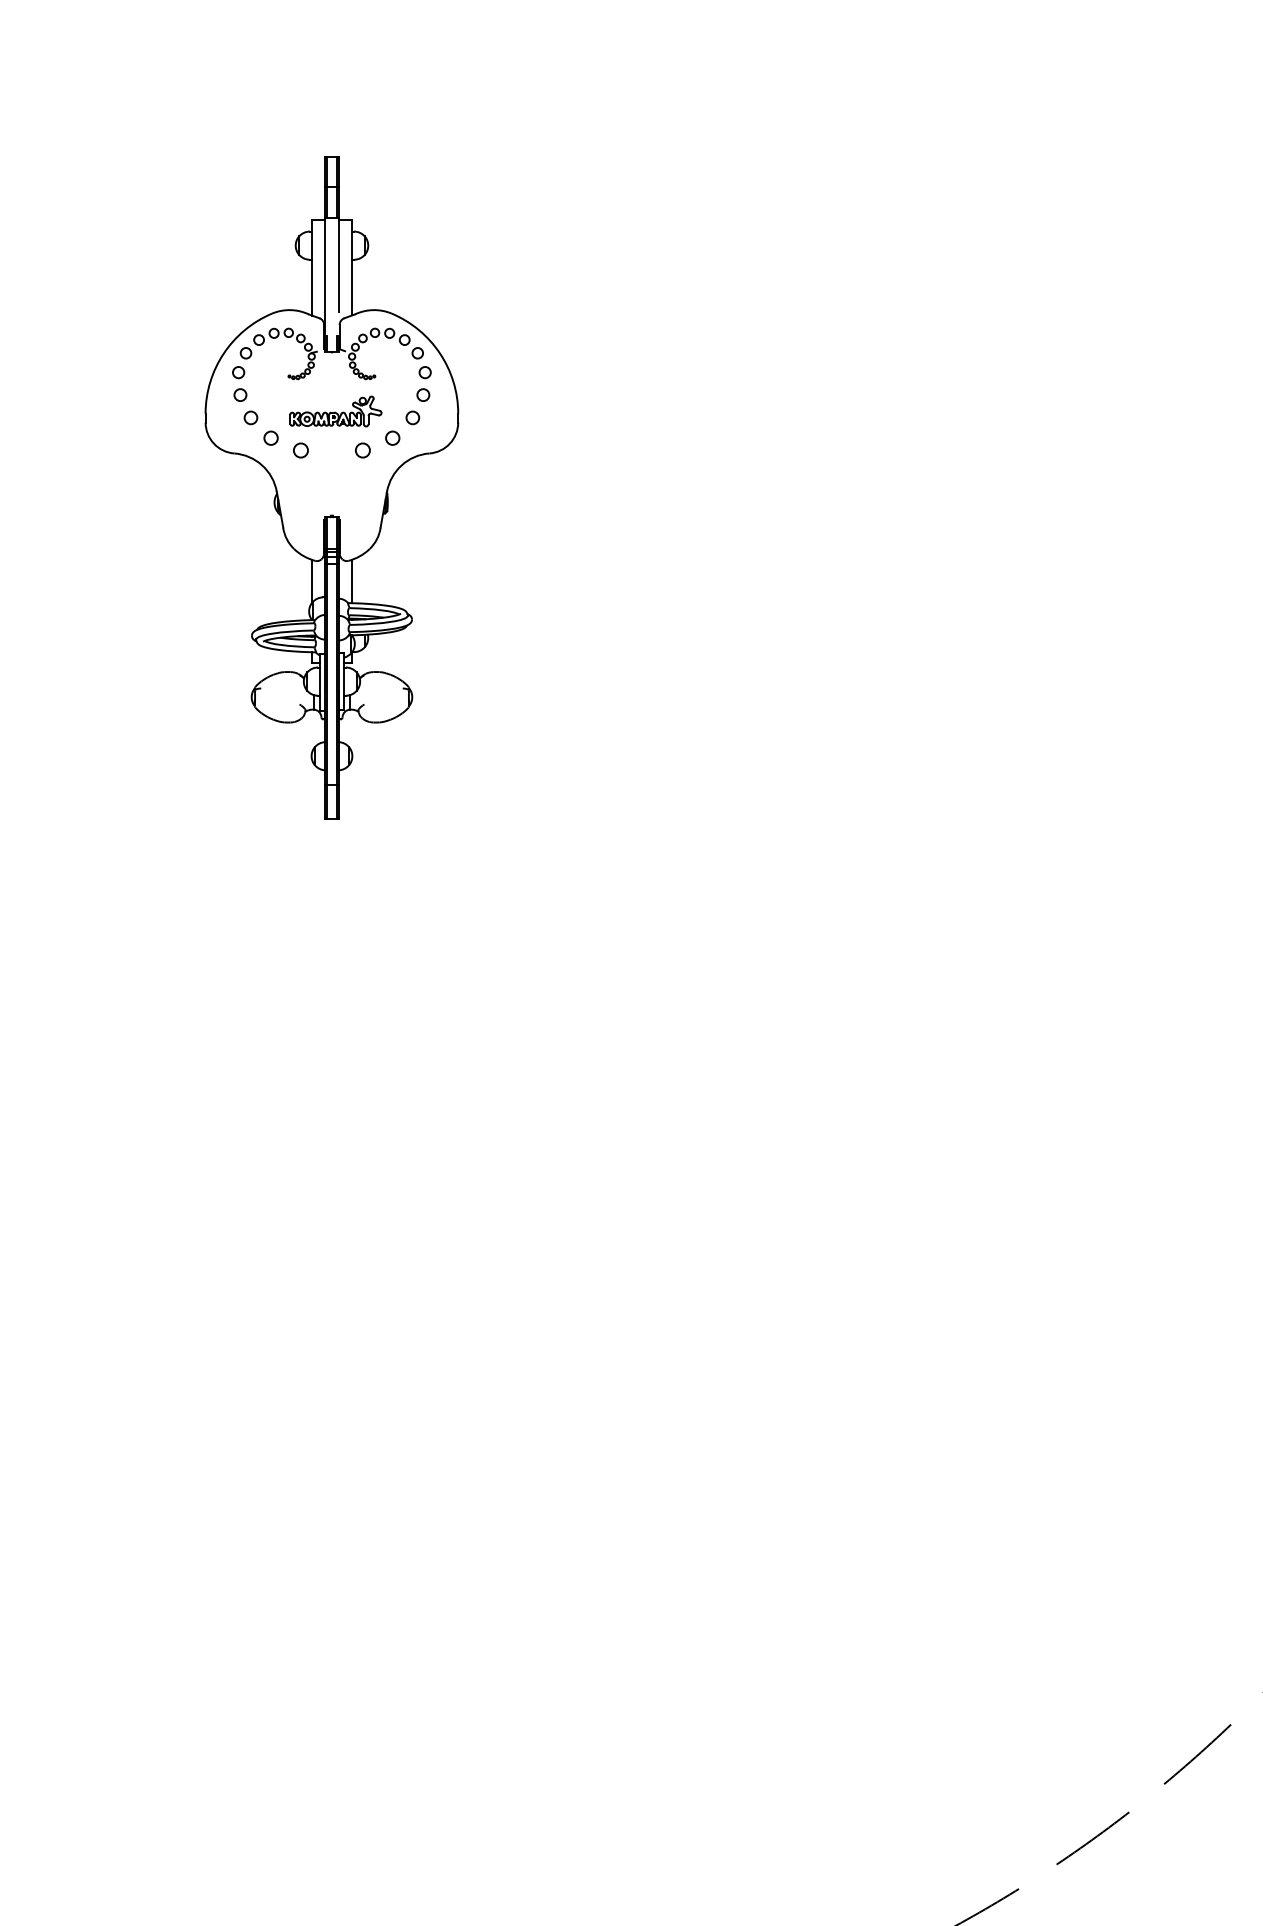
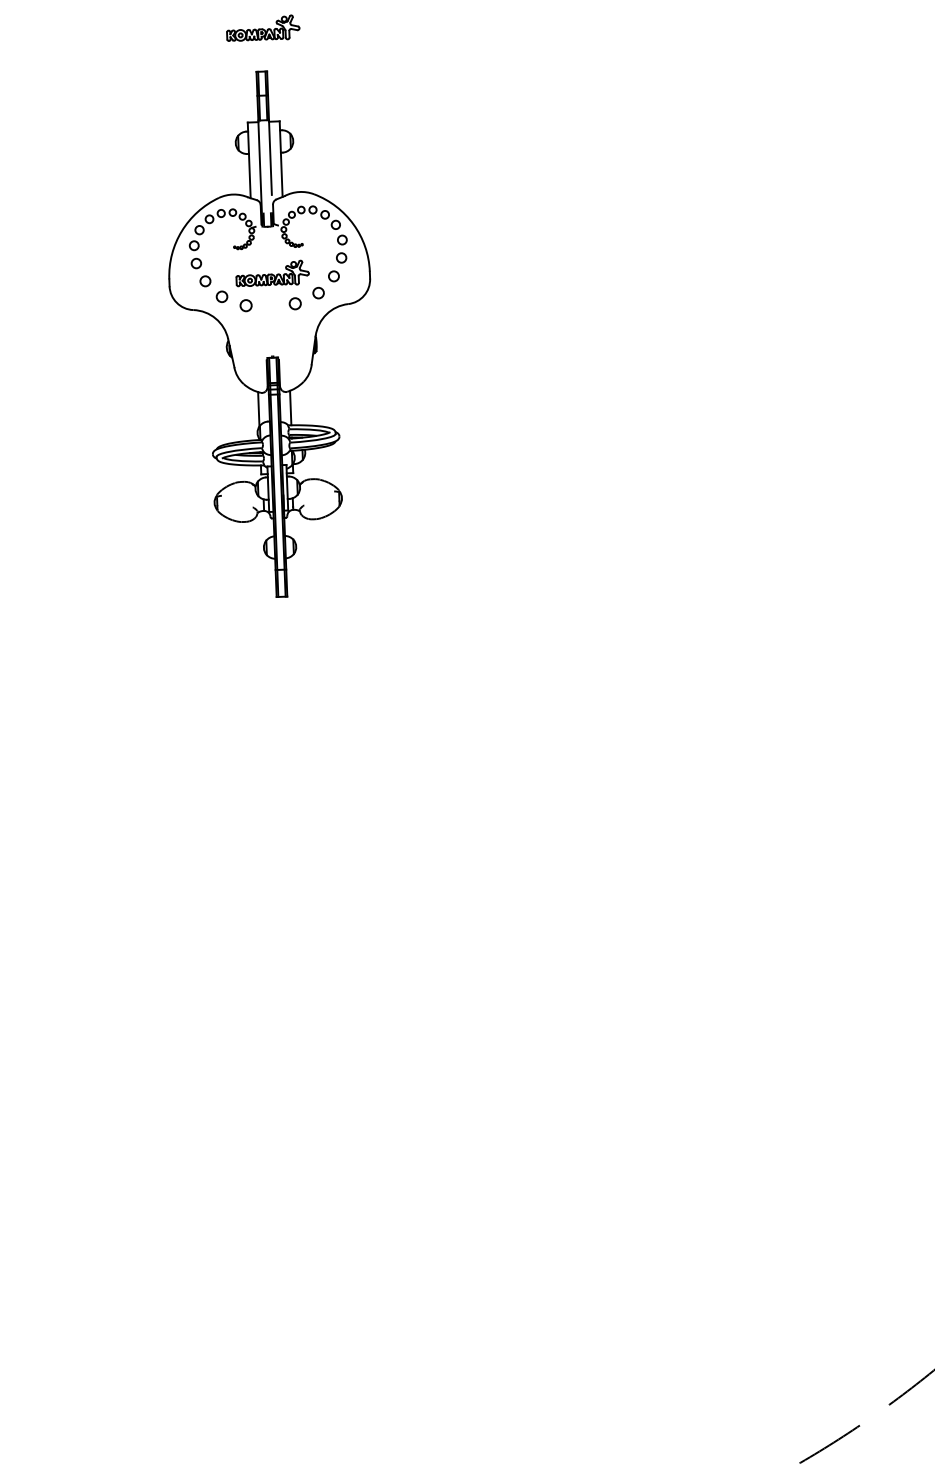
part: (335, 102) -> (262, 28), added

